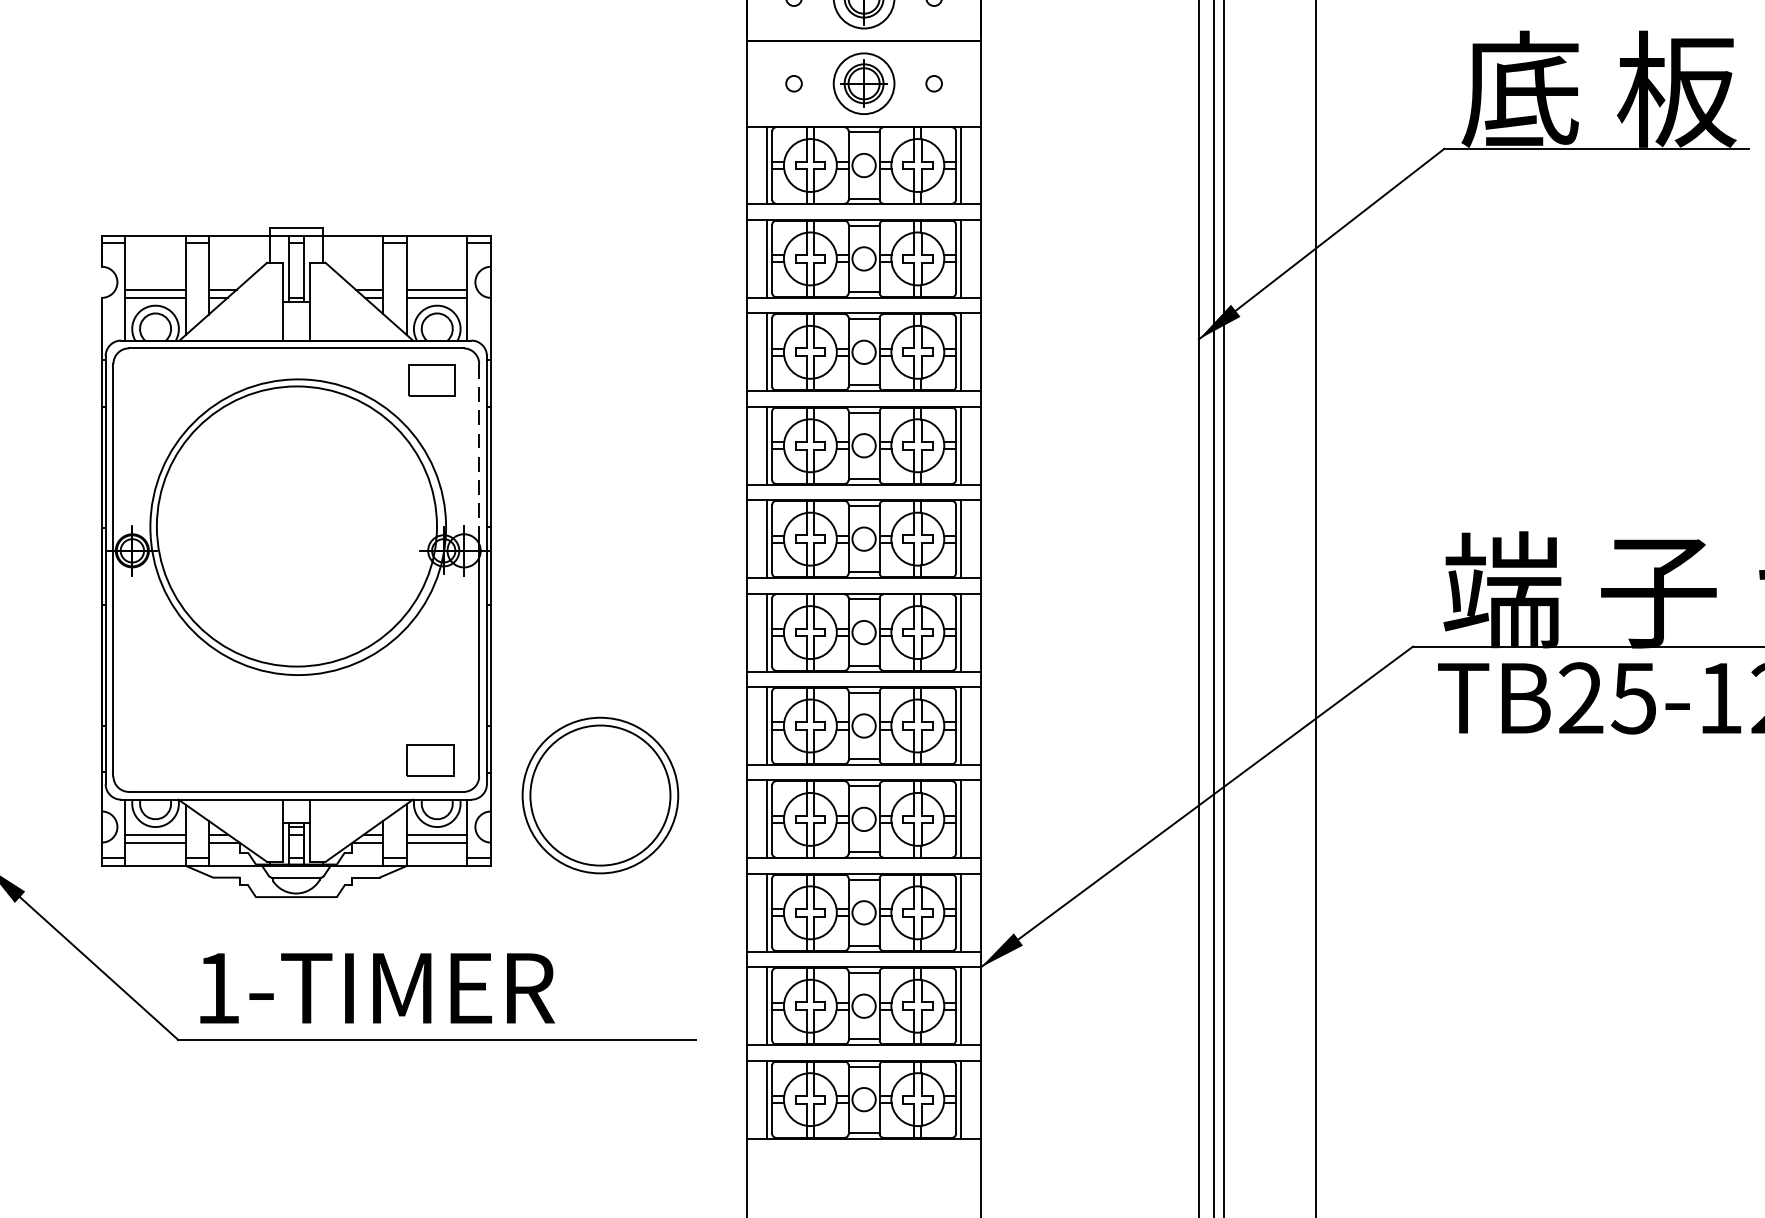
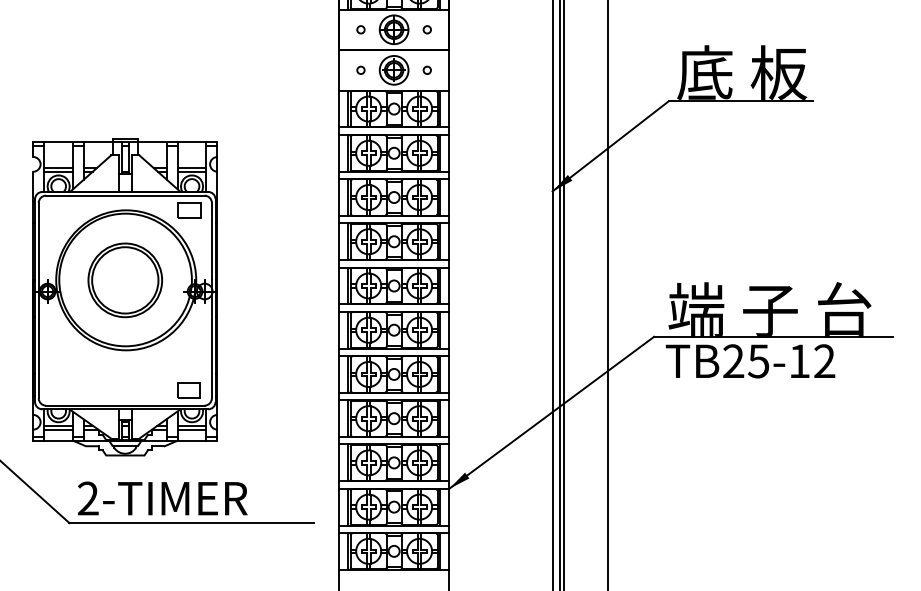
line: (478, 445) -> (211, 241), dashed -> solid
part: (598, 795) -> (124, 280), moved
text: (216, 987) -> (87, 498), 1-TIMER -> 2-TIMER

